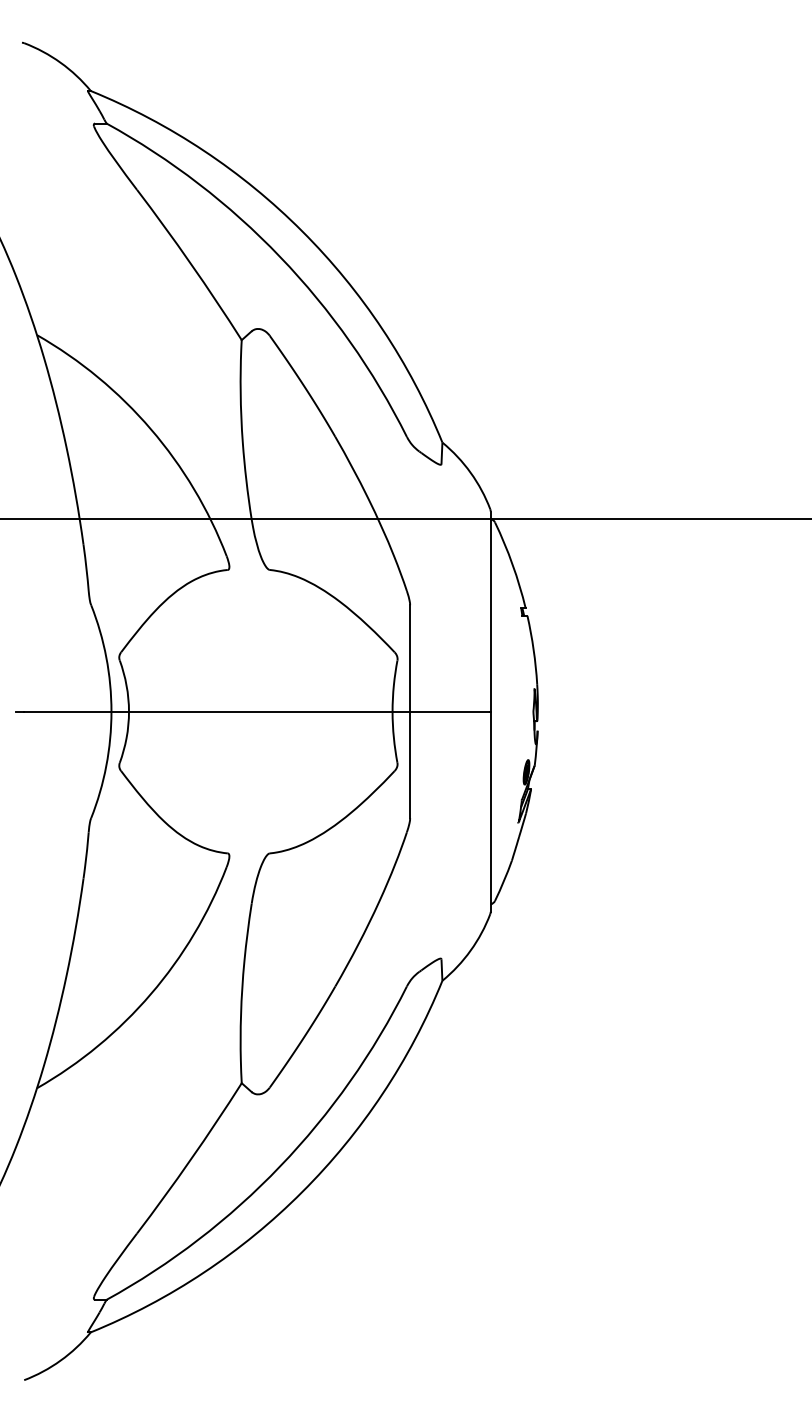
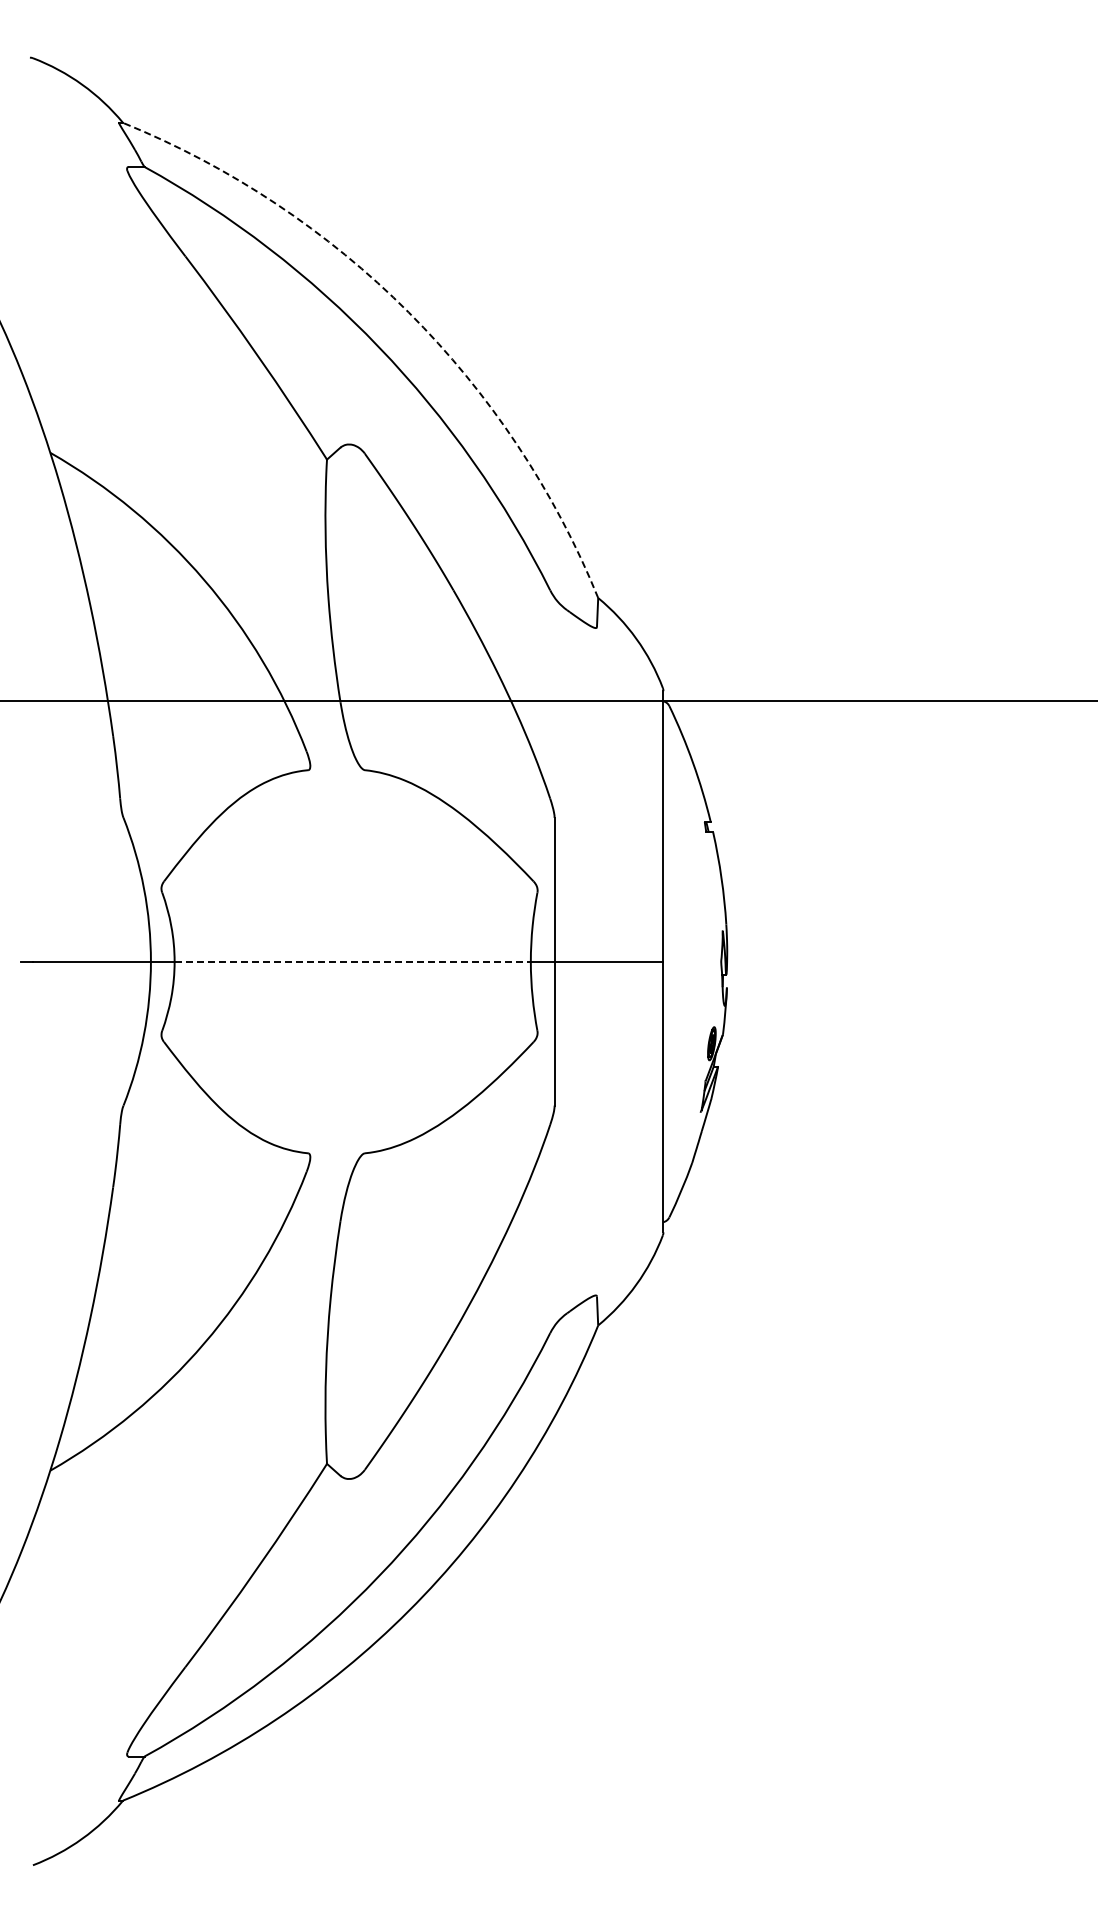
arc: (302, 231) -> (408, 312), solid -> dashed
line: (261, 711) -> (353, 961), solid -> dashed

